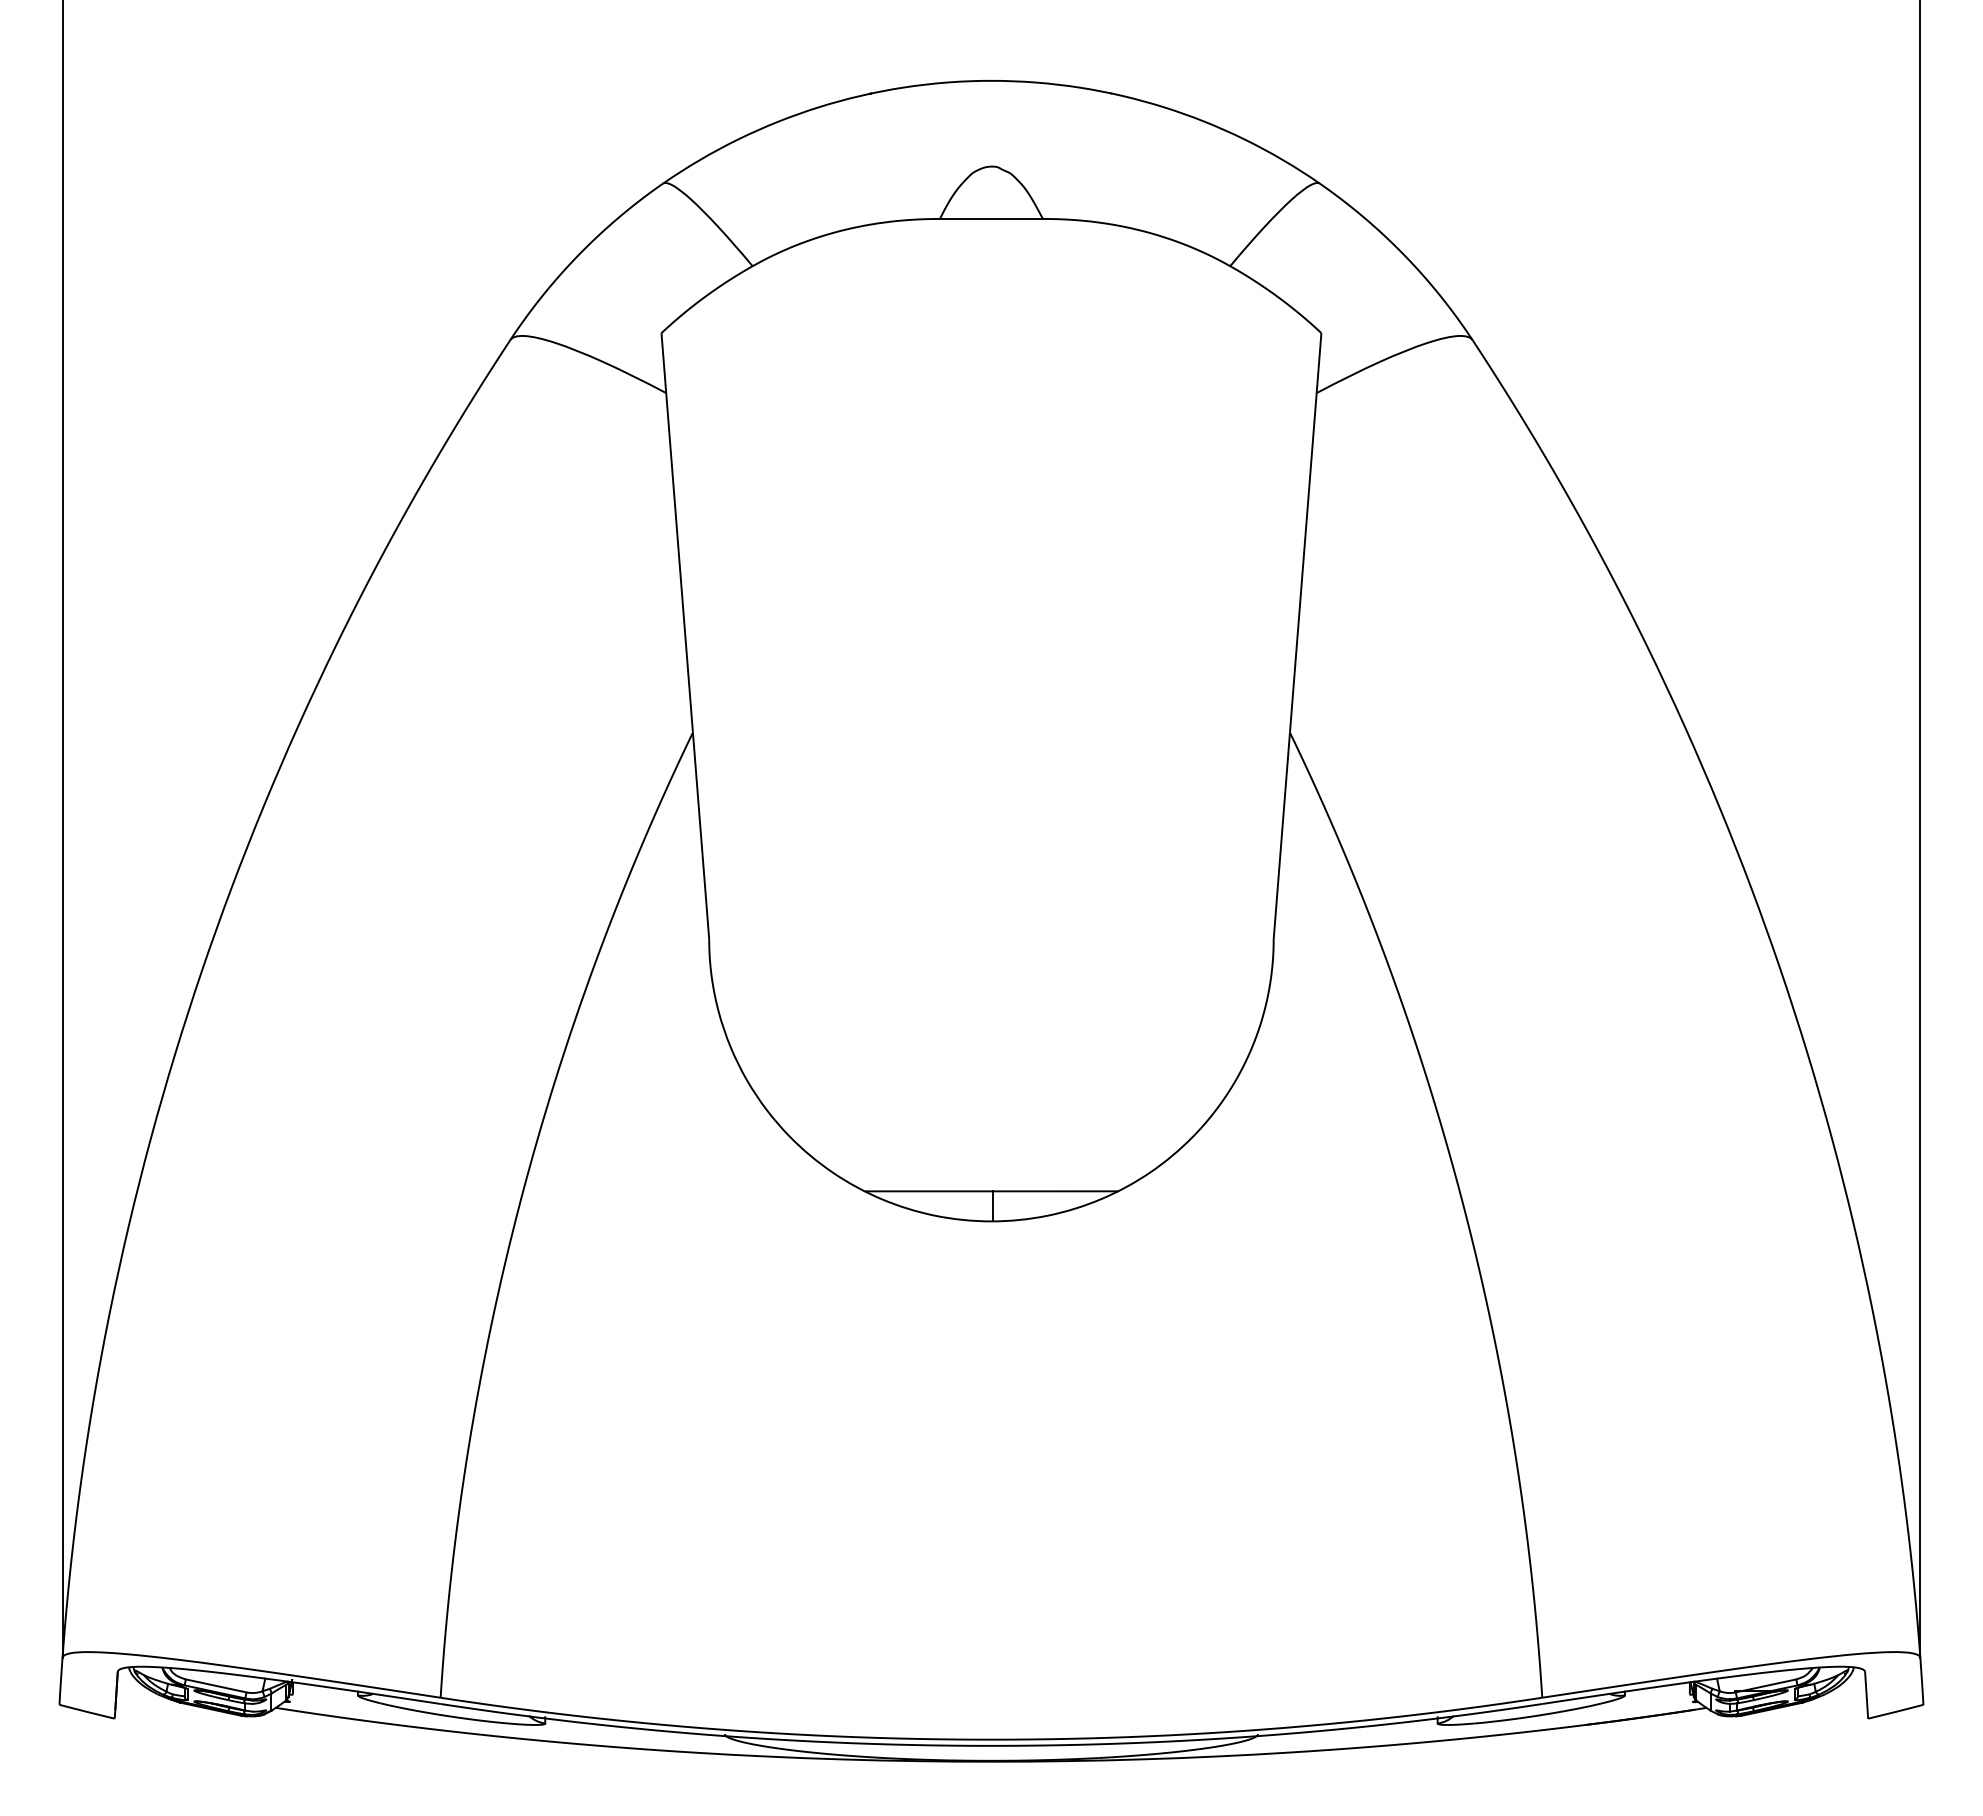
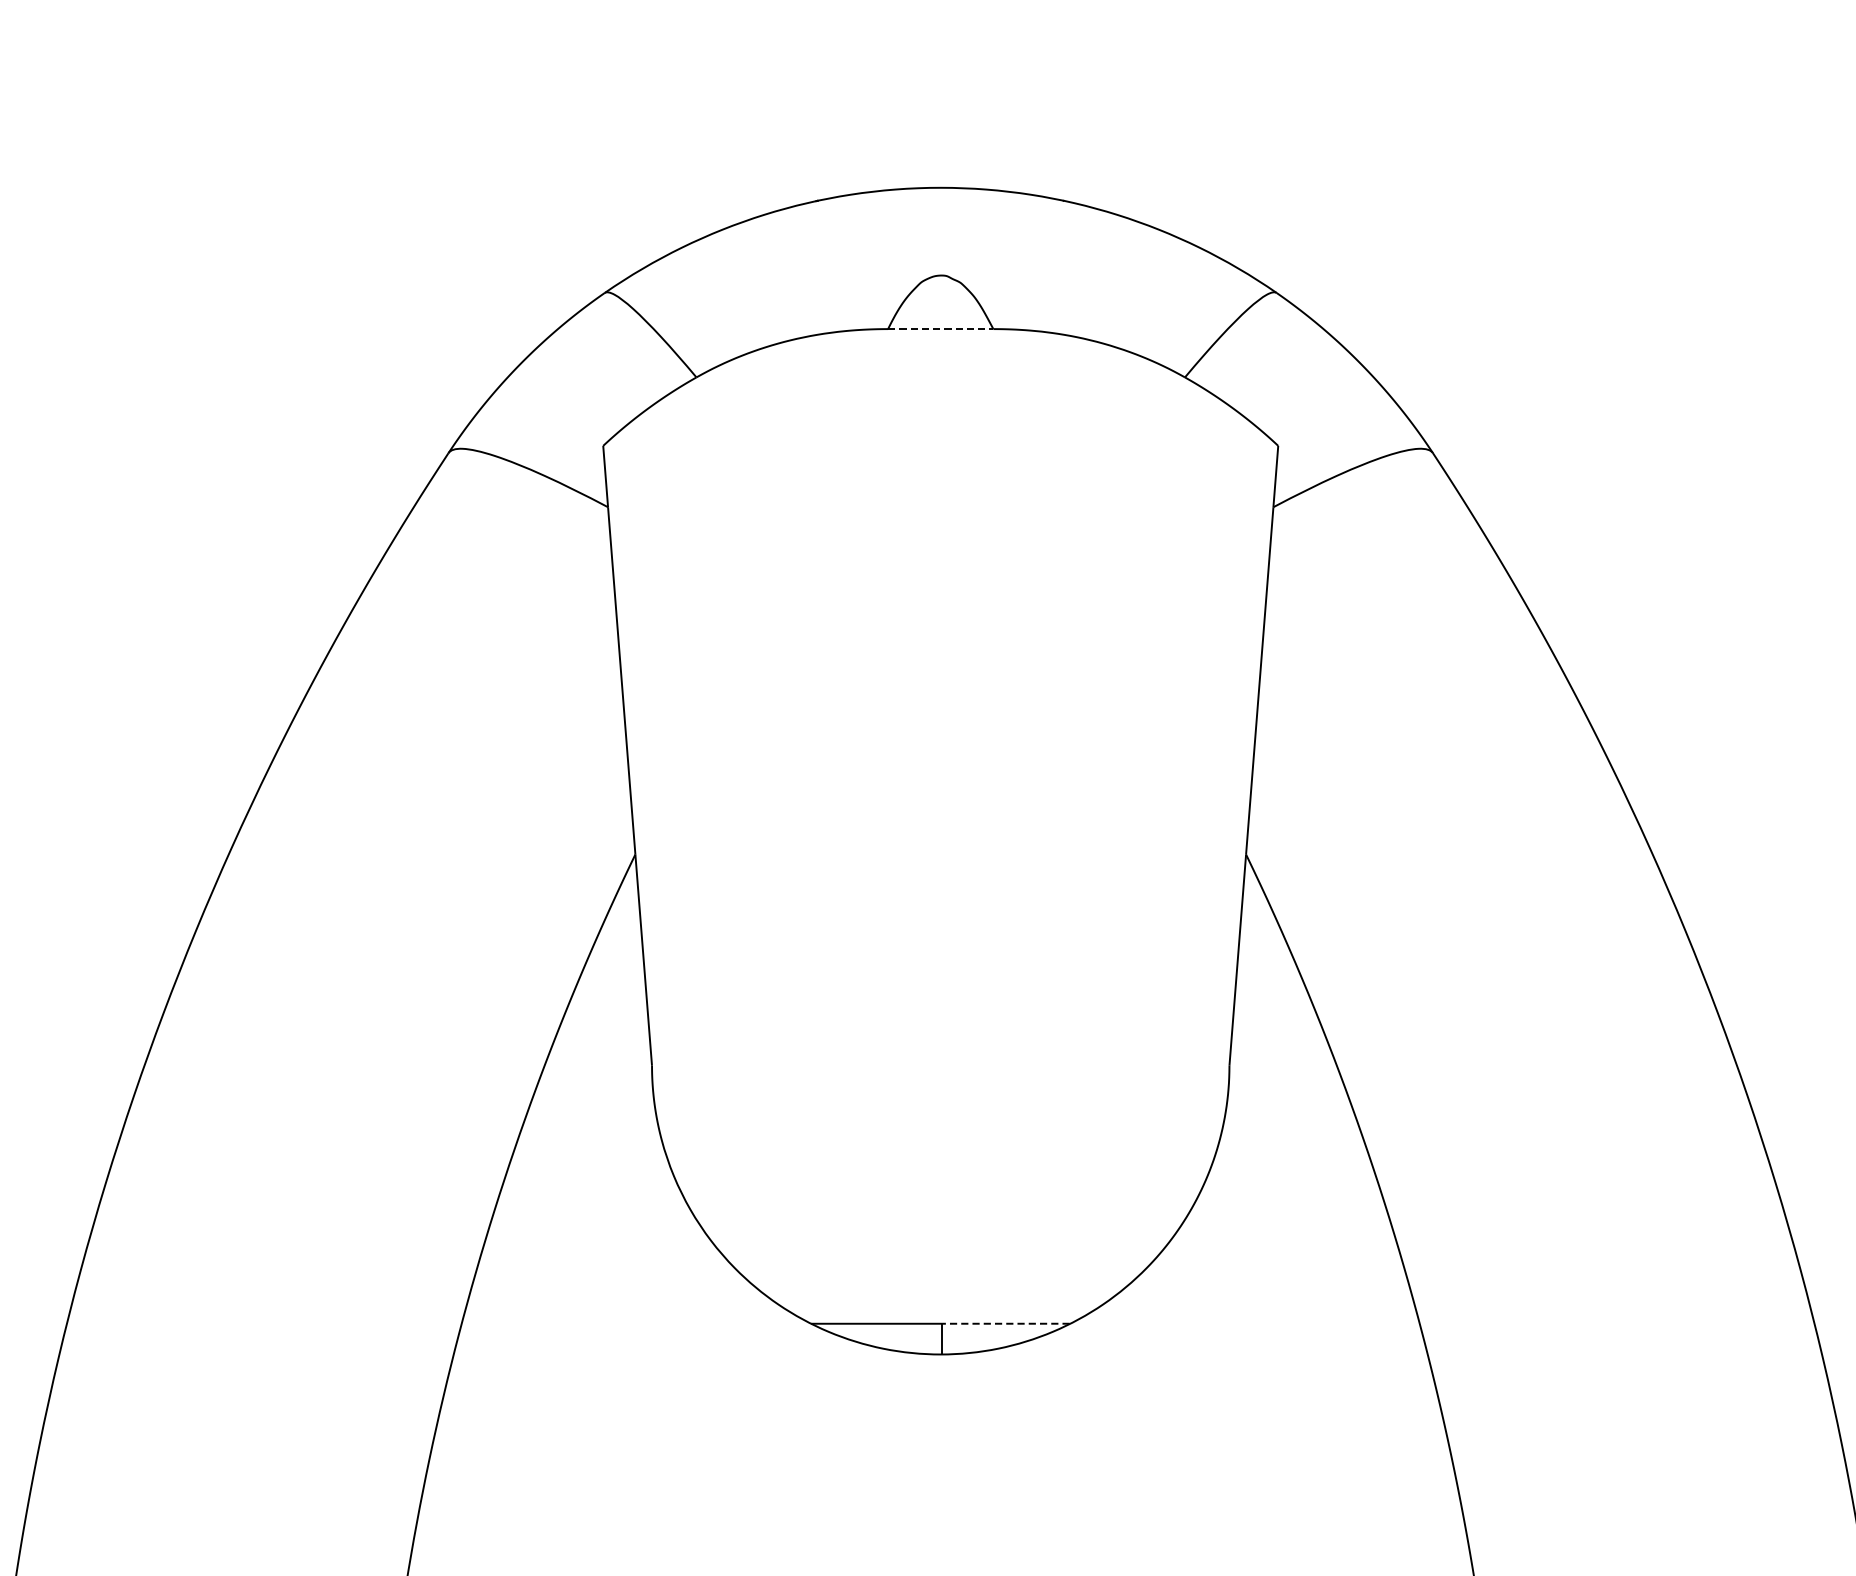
line: (991, 218) -> (940, 328), solid -> dashed
line: (1054, 1191) -> (1005, 1323), solid -> dashed

